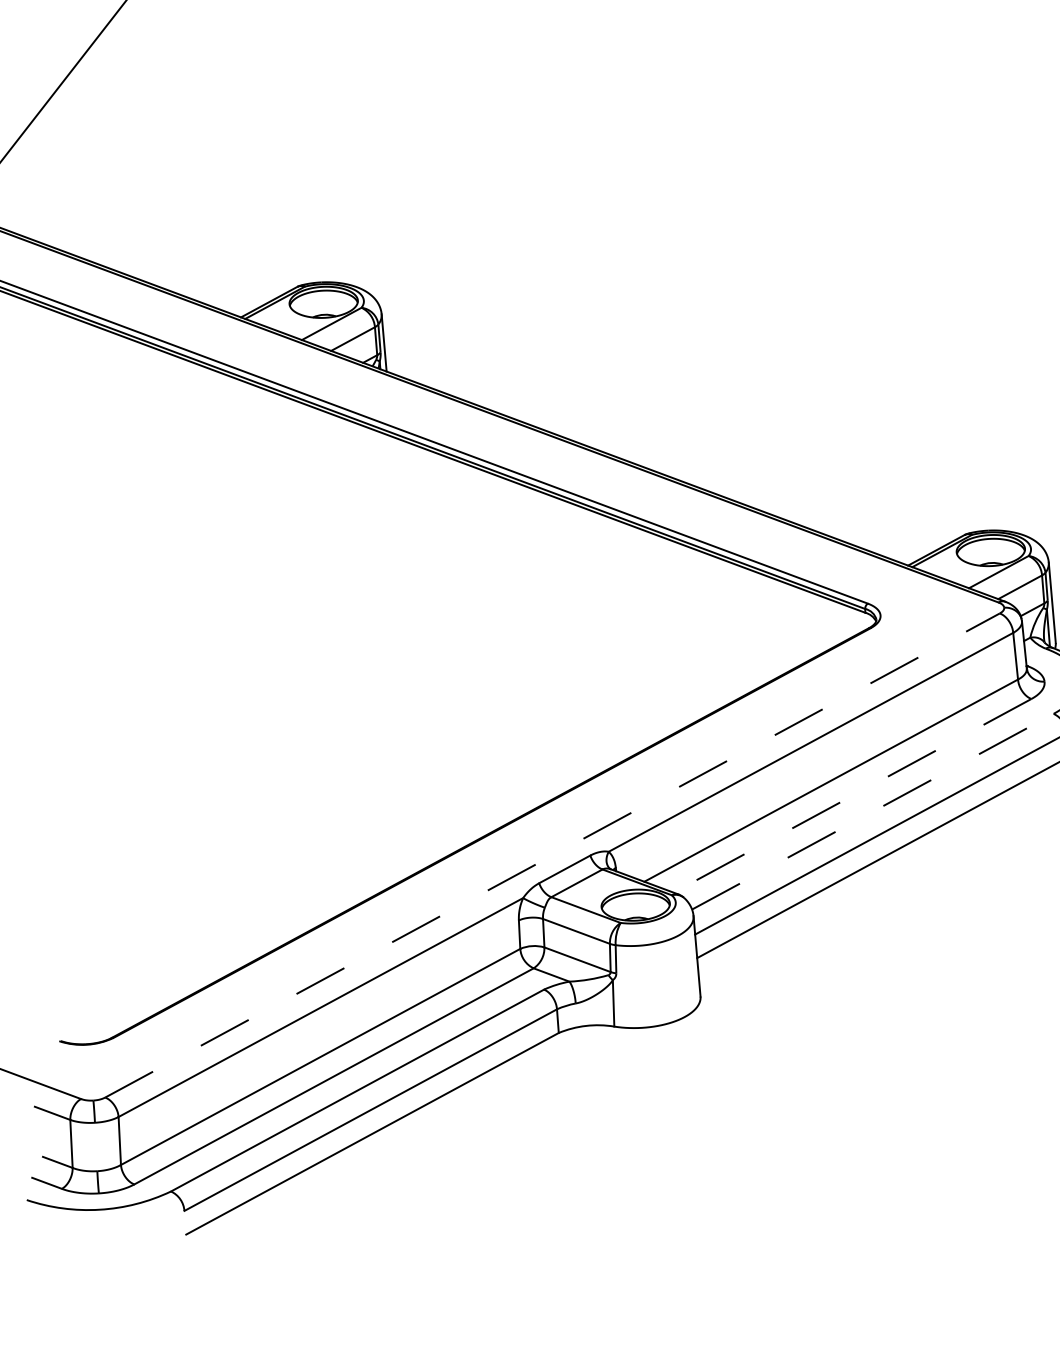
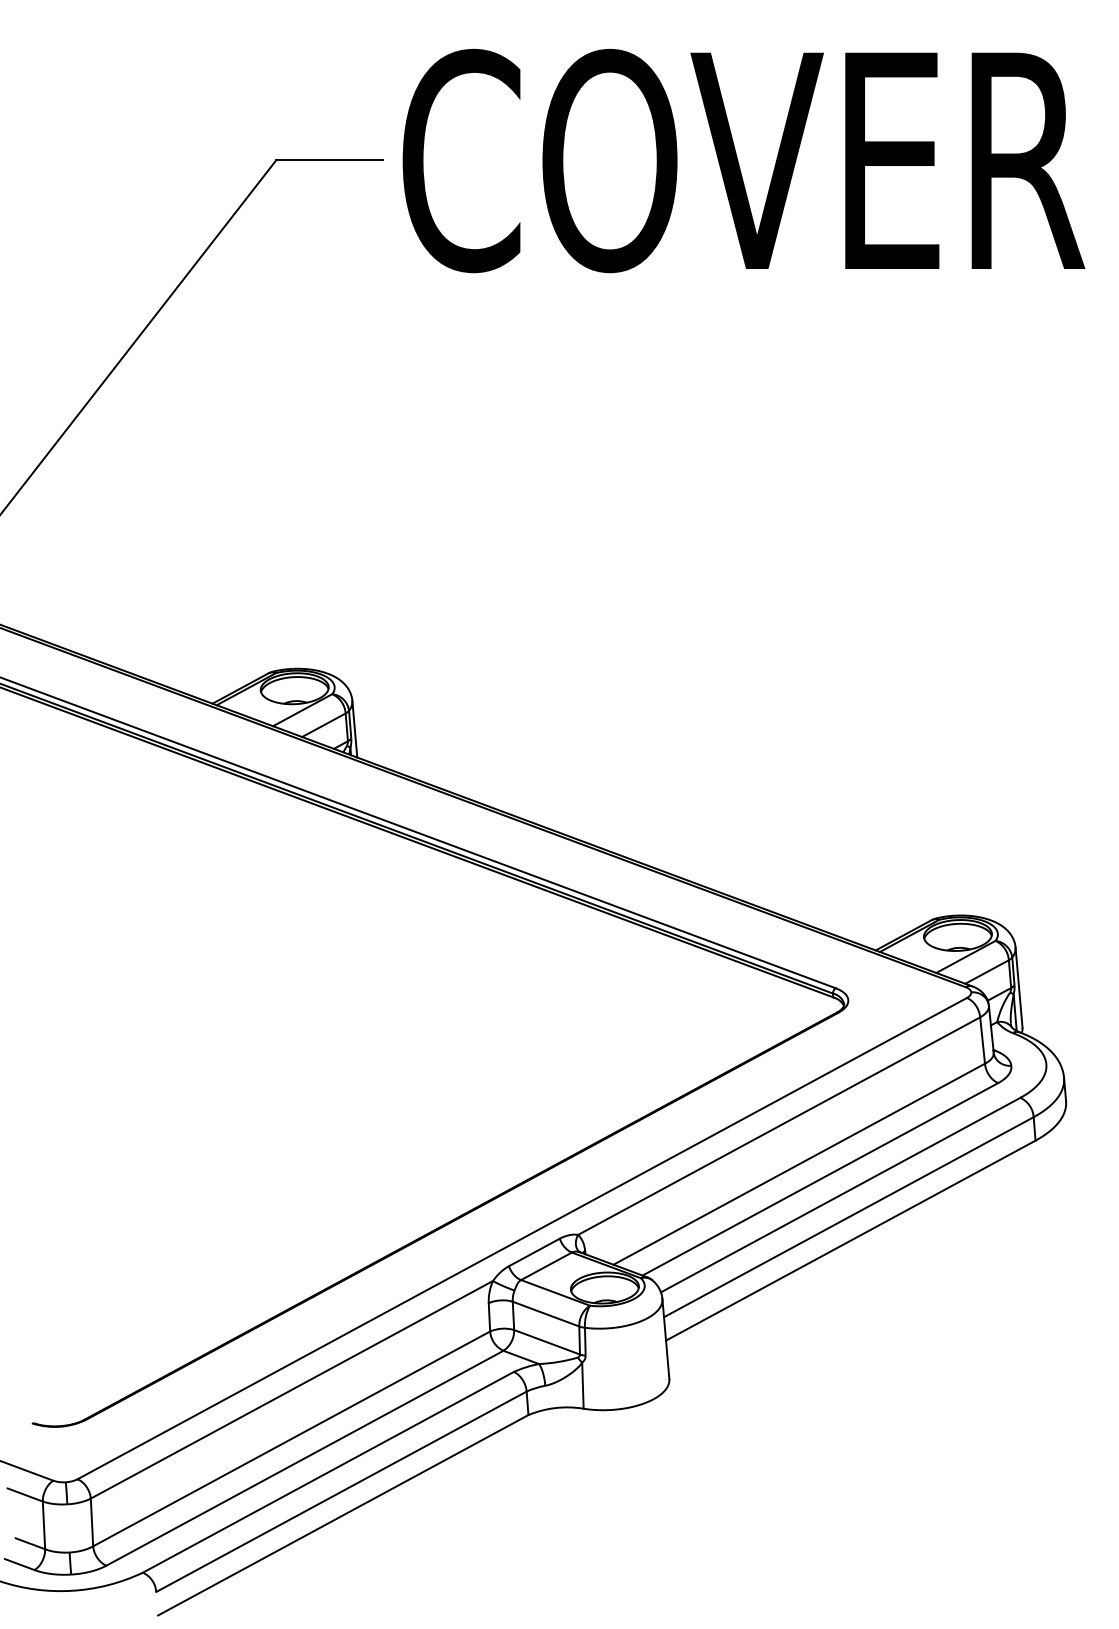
line: (852, 796) -> (820, 1179), dashed -> solid
line: (873, 811) -> (841, 1194), dashed -> solid
line: (552, 855) -> (522, 1238), dashed -> solid

